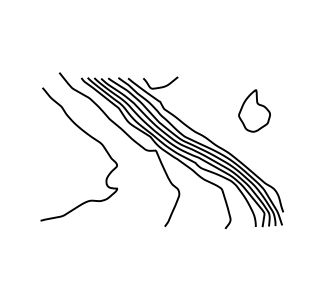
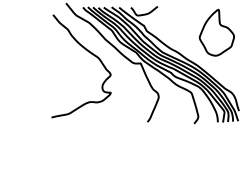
part: (254, 110) -> (216, 32), size x1.43

